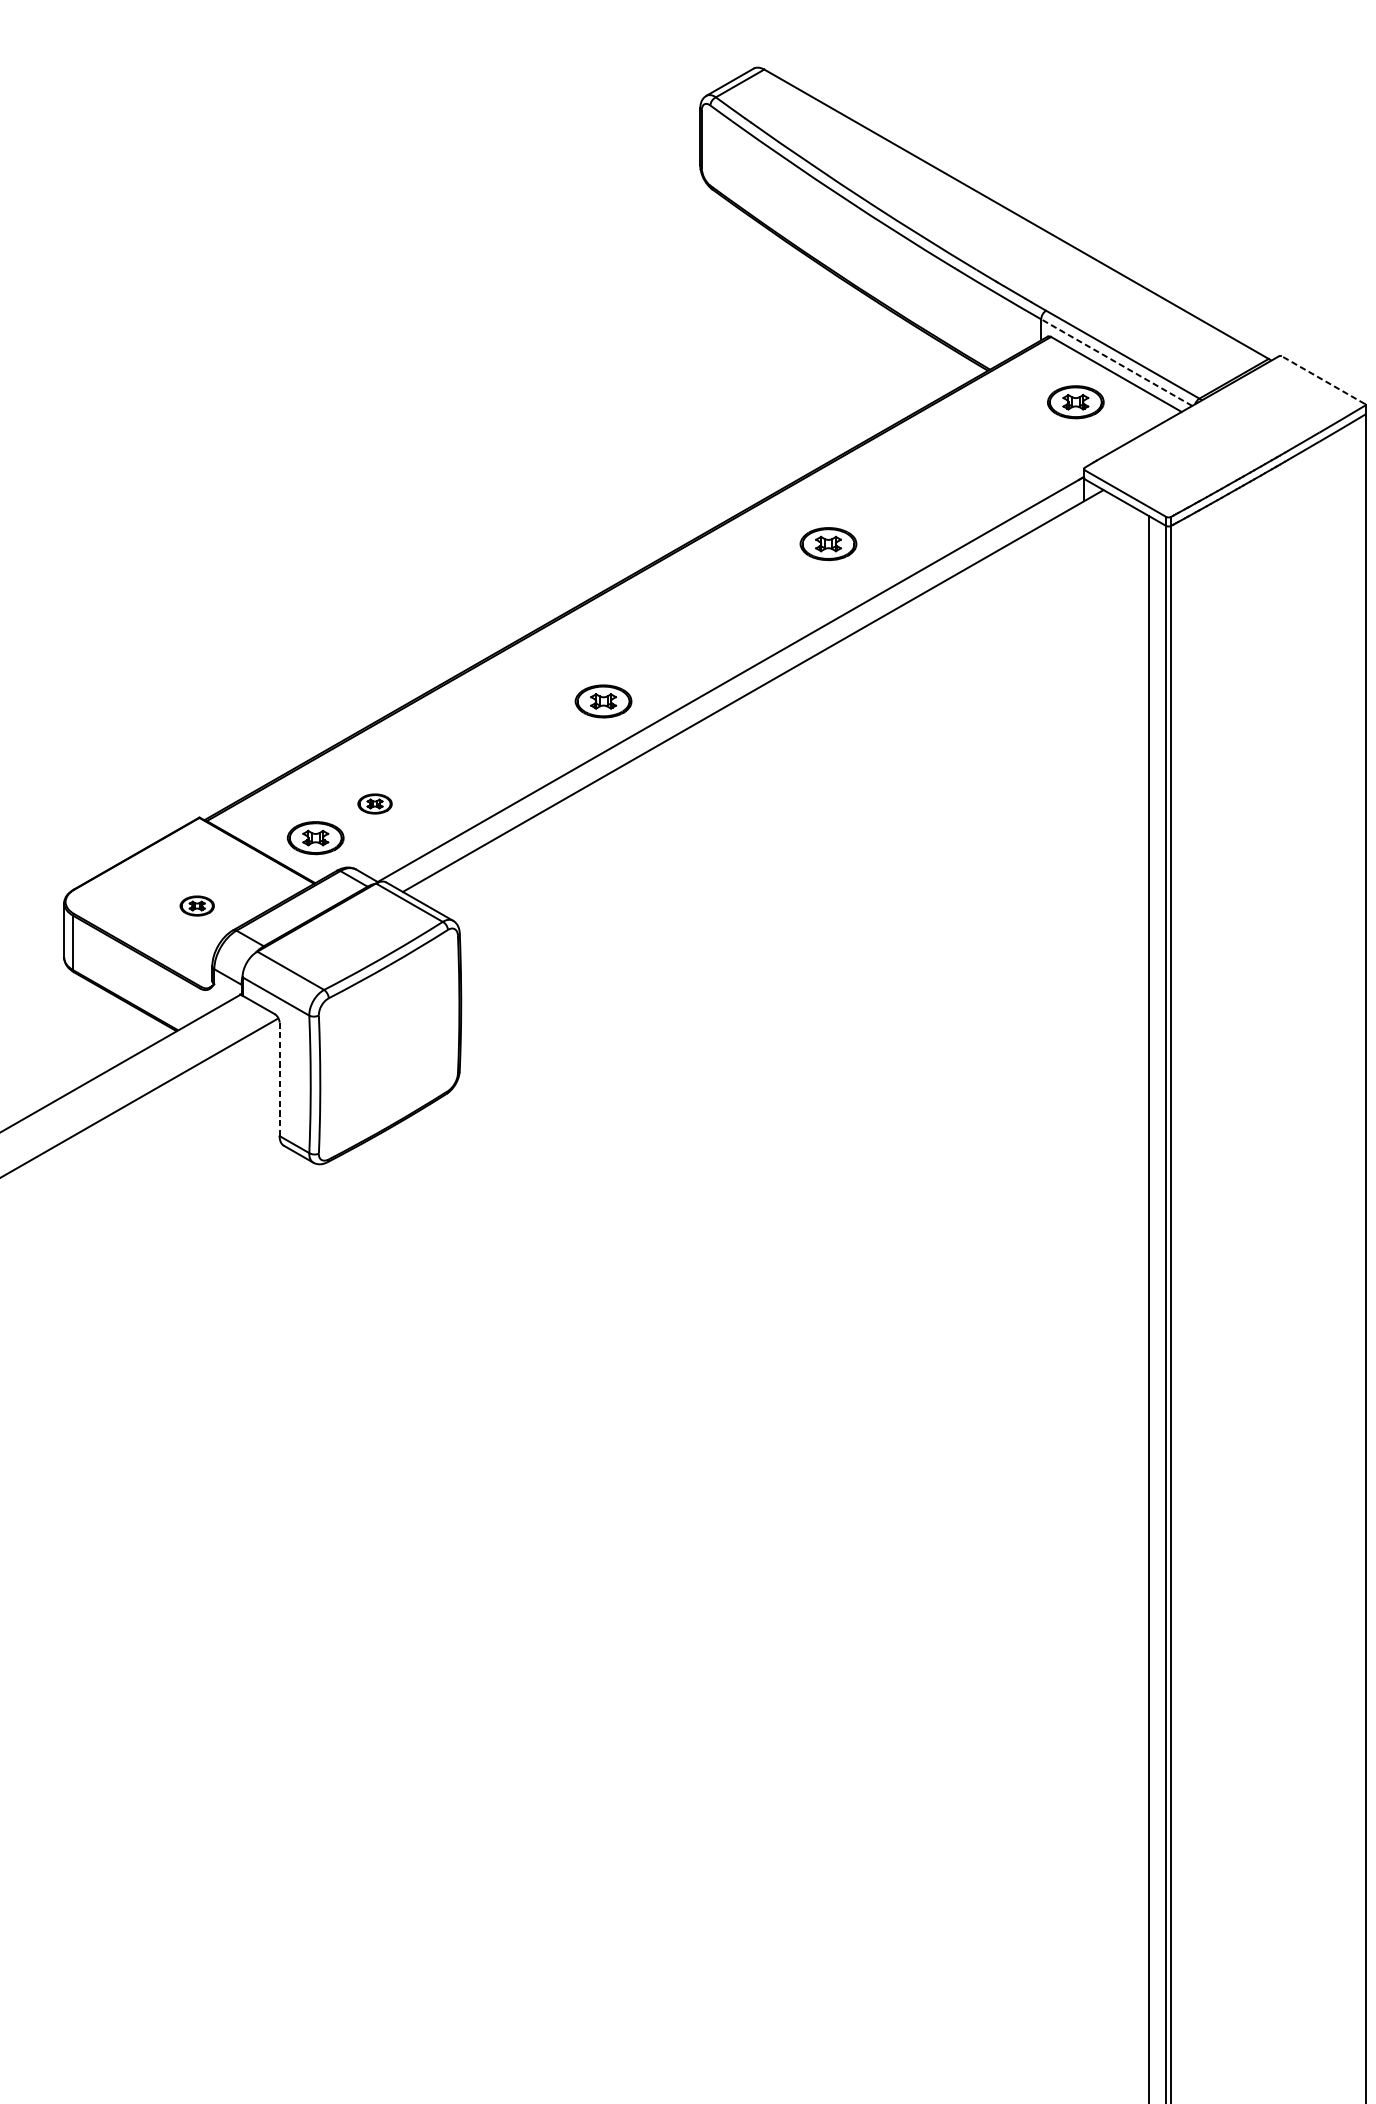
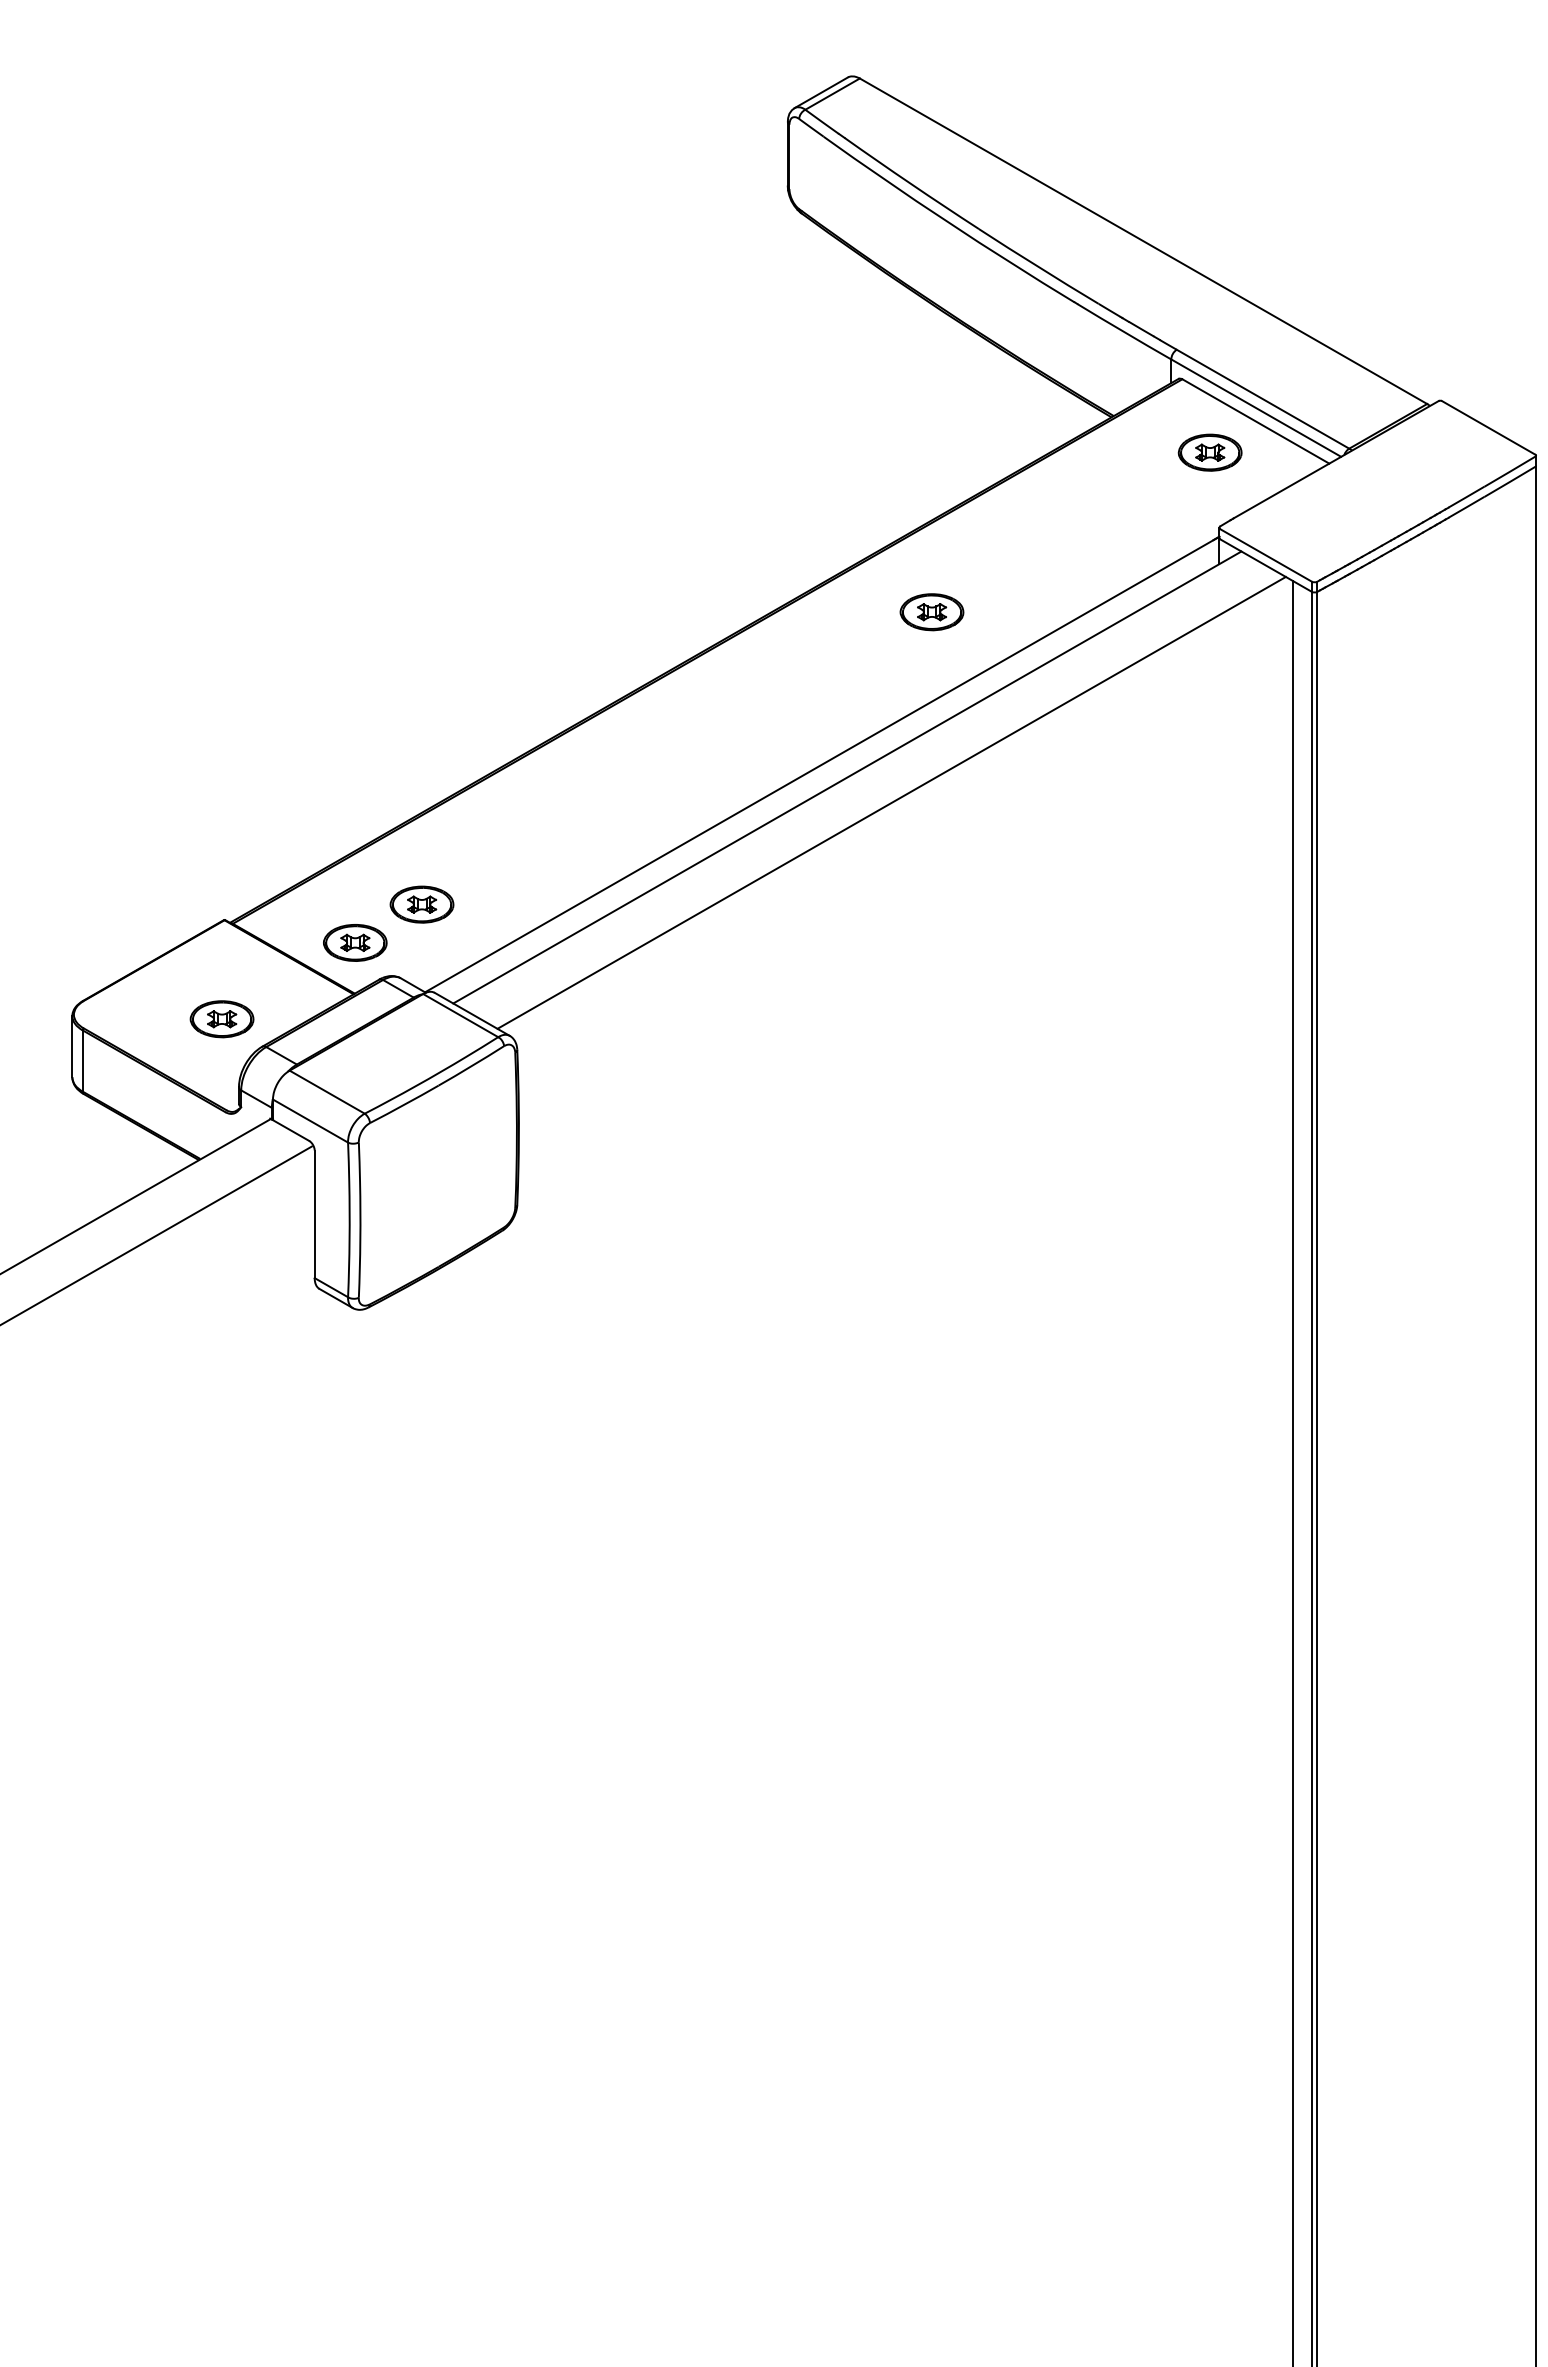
line: (1116, 362) -> (1256, 408), dashed -> solid
line: (1323, 379) -> (1488, 427), dashed -> solid
part: (603, 701) -> (678, 789), removed
line: (792, 713) -> (891, 802), added
part: (374, 803) -> (421, 904), size x1.67
part: (196, 906) -> (221, 1019), size x1.67
line: (279, 1079) -> (314, 1214), dashed -> solid

